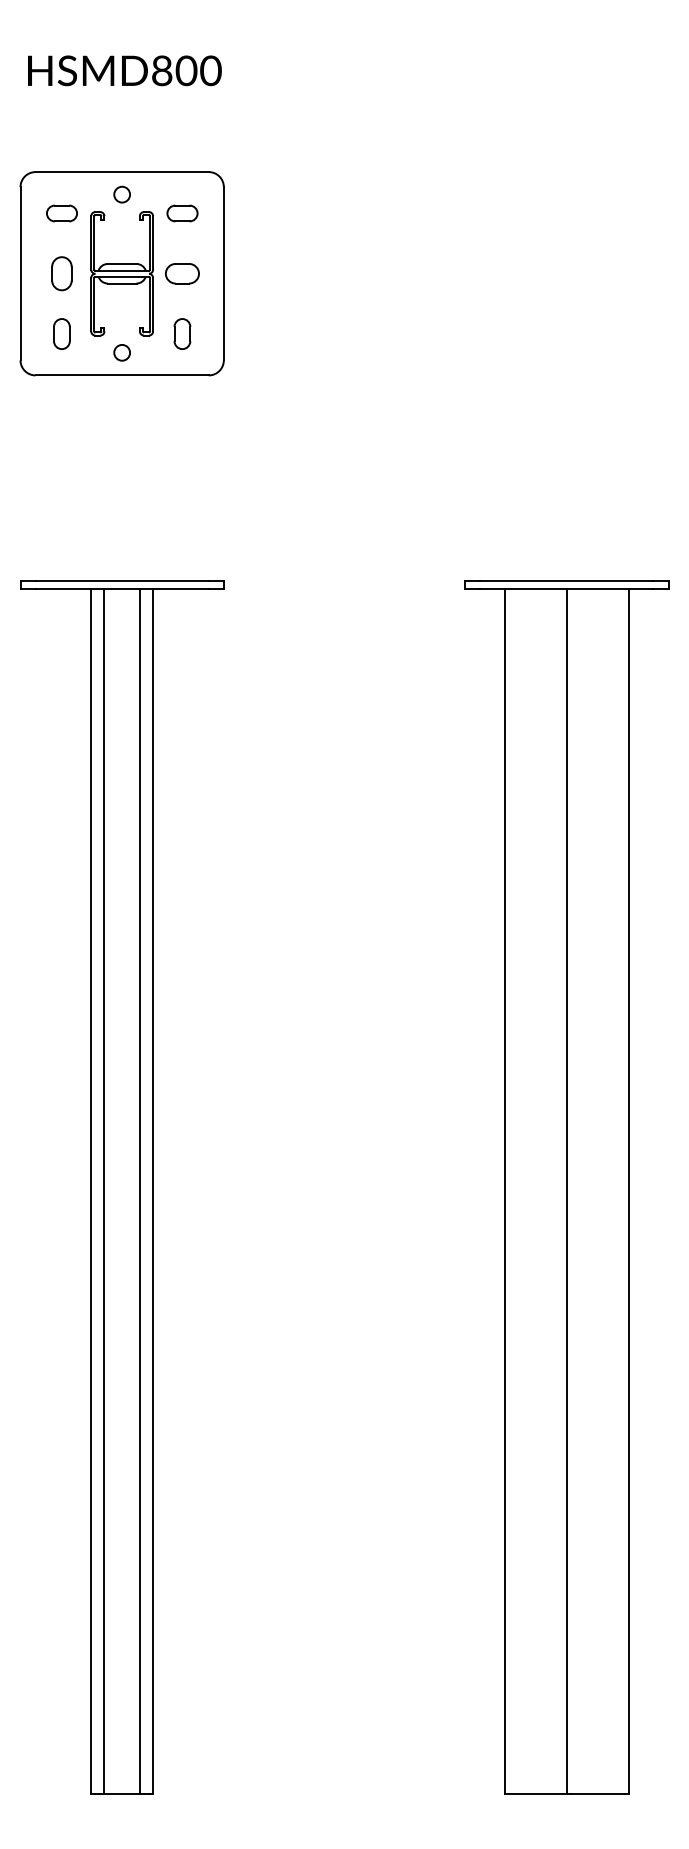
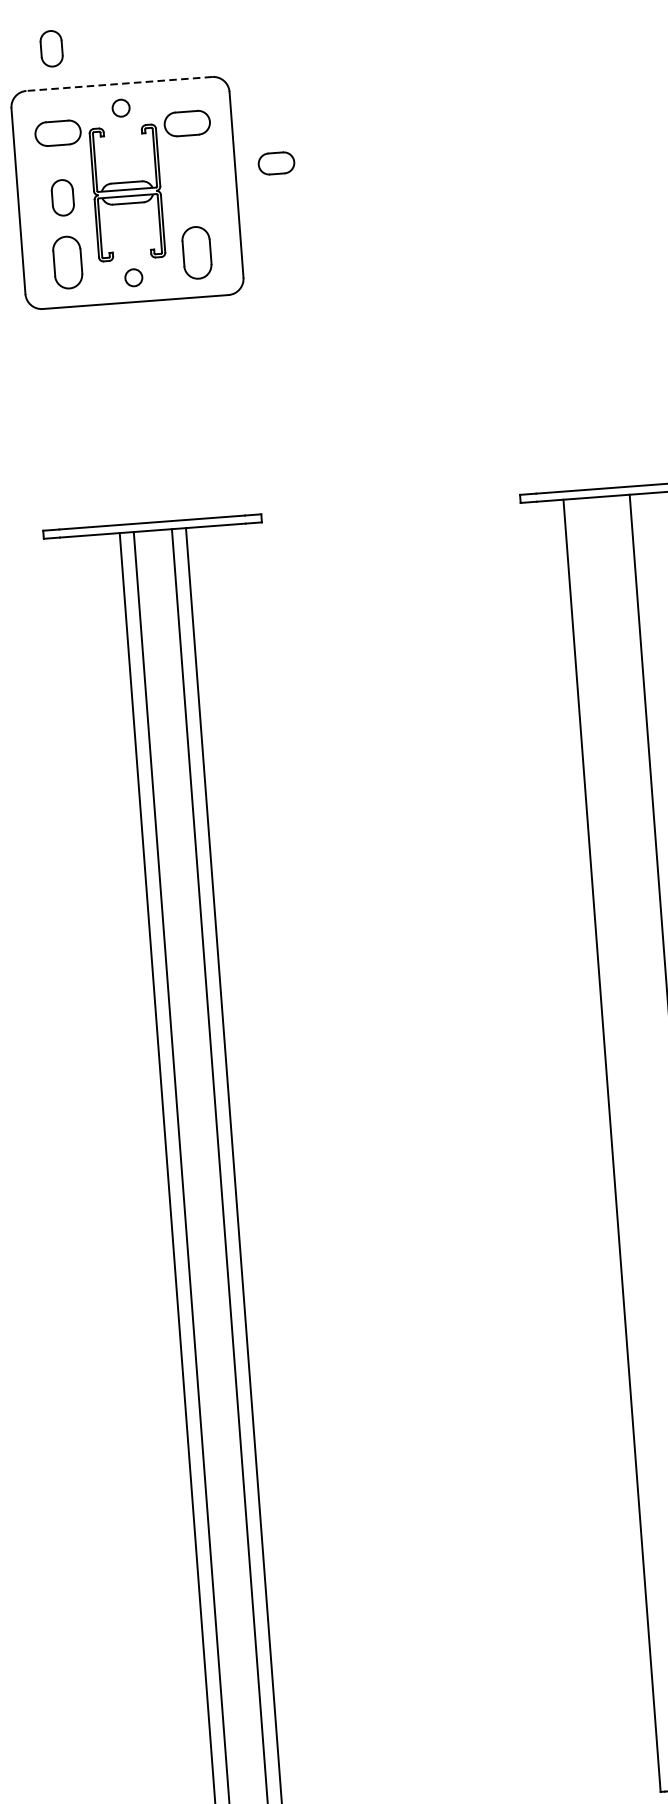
part: (61, 134) -> (51, 48), added
line: (122, 172) -> (119, 84), solid -> dashed
part: (61, 213) -> (57, 133), size x1.4
part: (182, 213) -> (187, 123), size x1.4
part: (182, 273) -> (276, 163), moved
part: (61, 333) -> (67, 261), size x1.6
part: (182, 333) -> (196, 252), size x1.6

